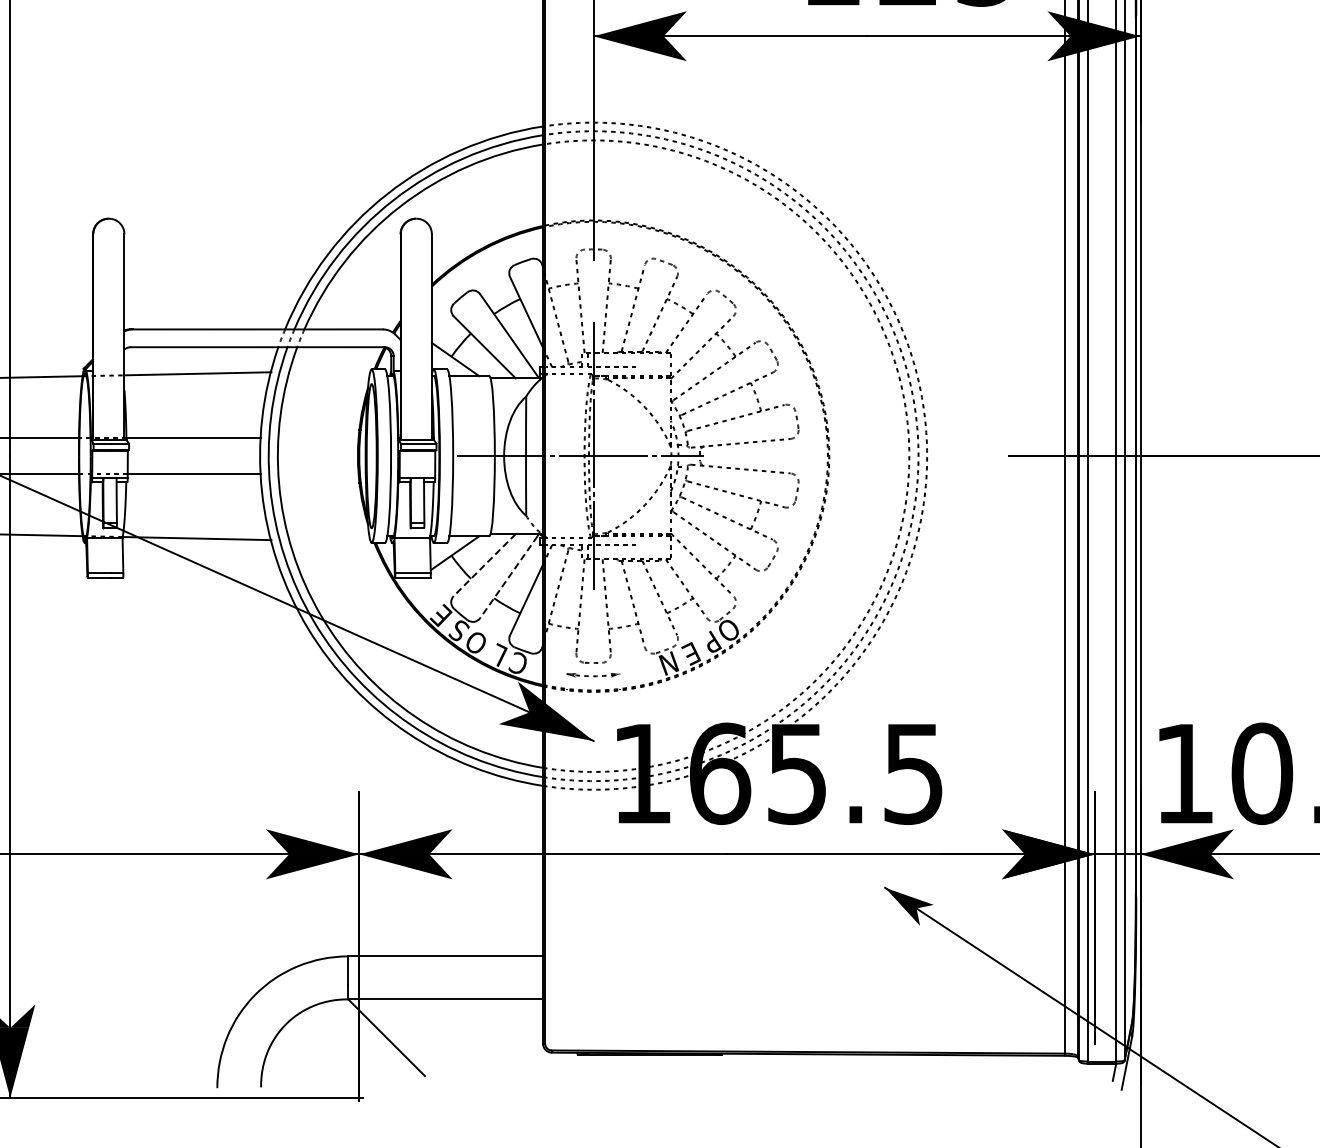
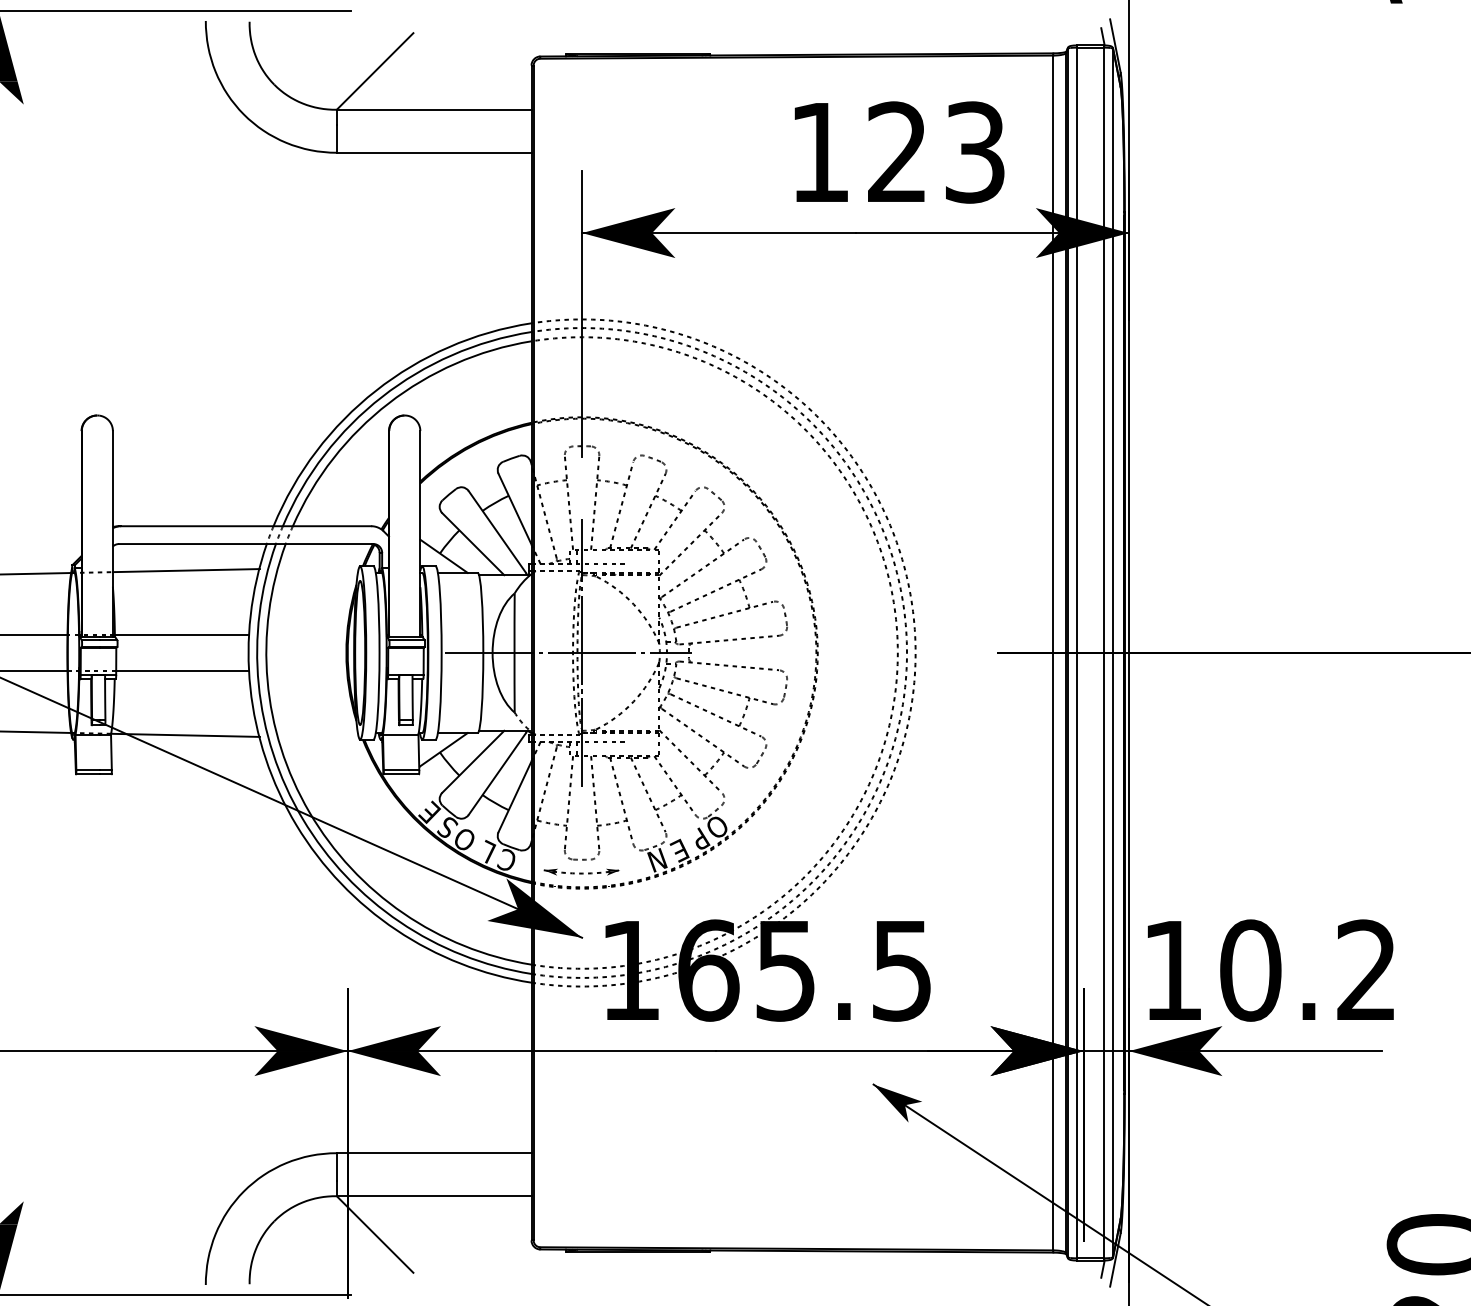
line: (485, 564) -> (473, 761), dashed -> solid
line: (509, 577) -> (497, 774), dashed -> solid
part: (593, 674) -> (581, 871), size x1.43

